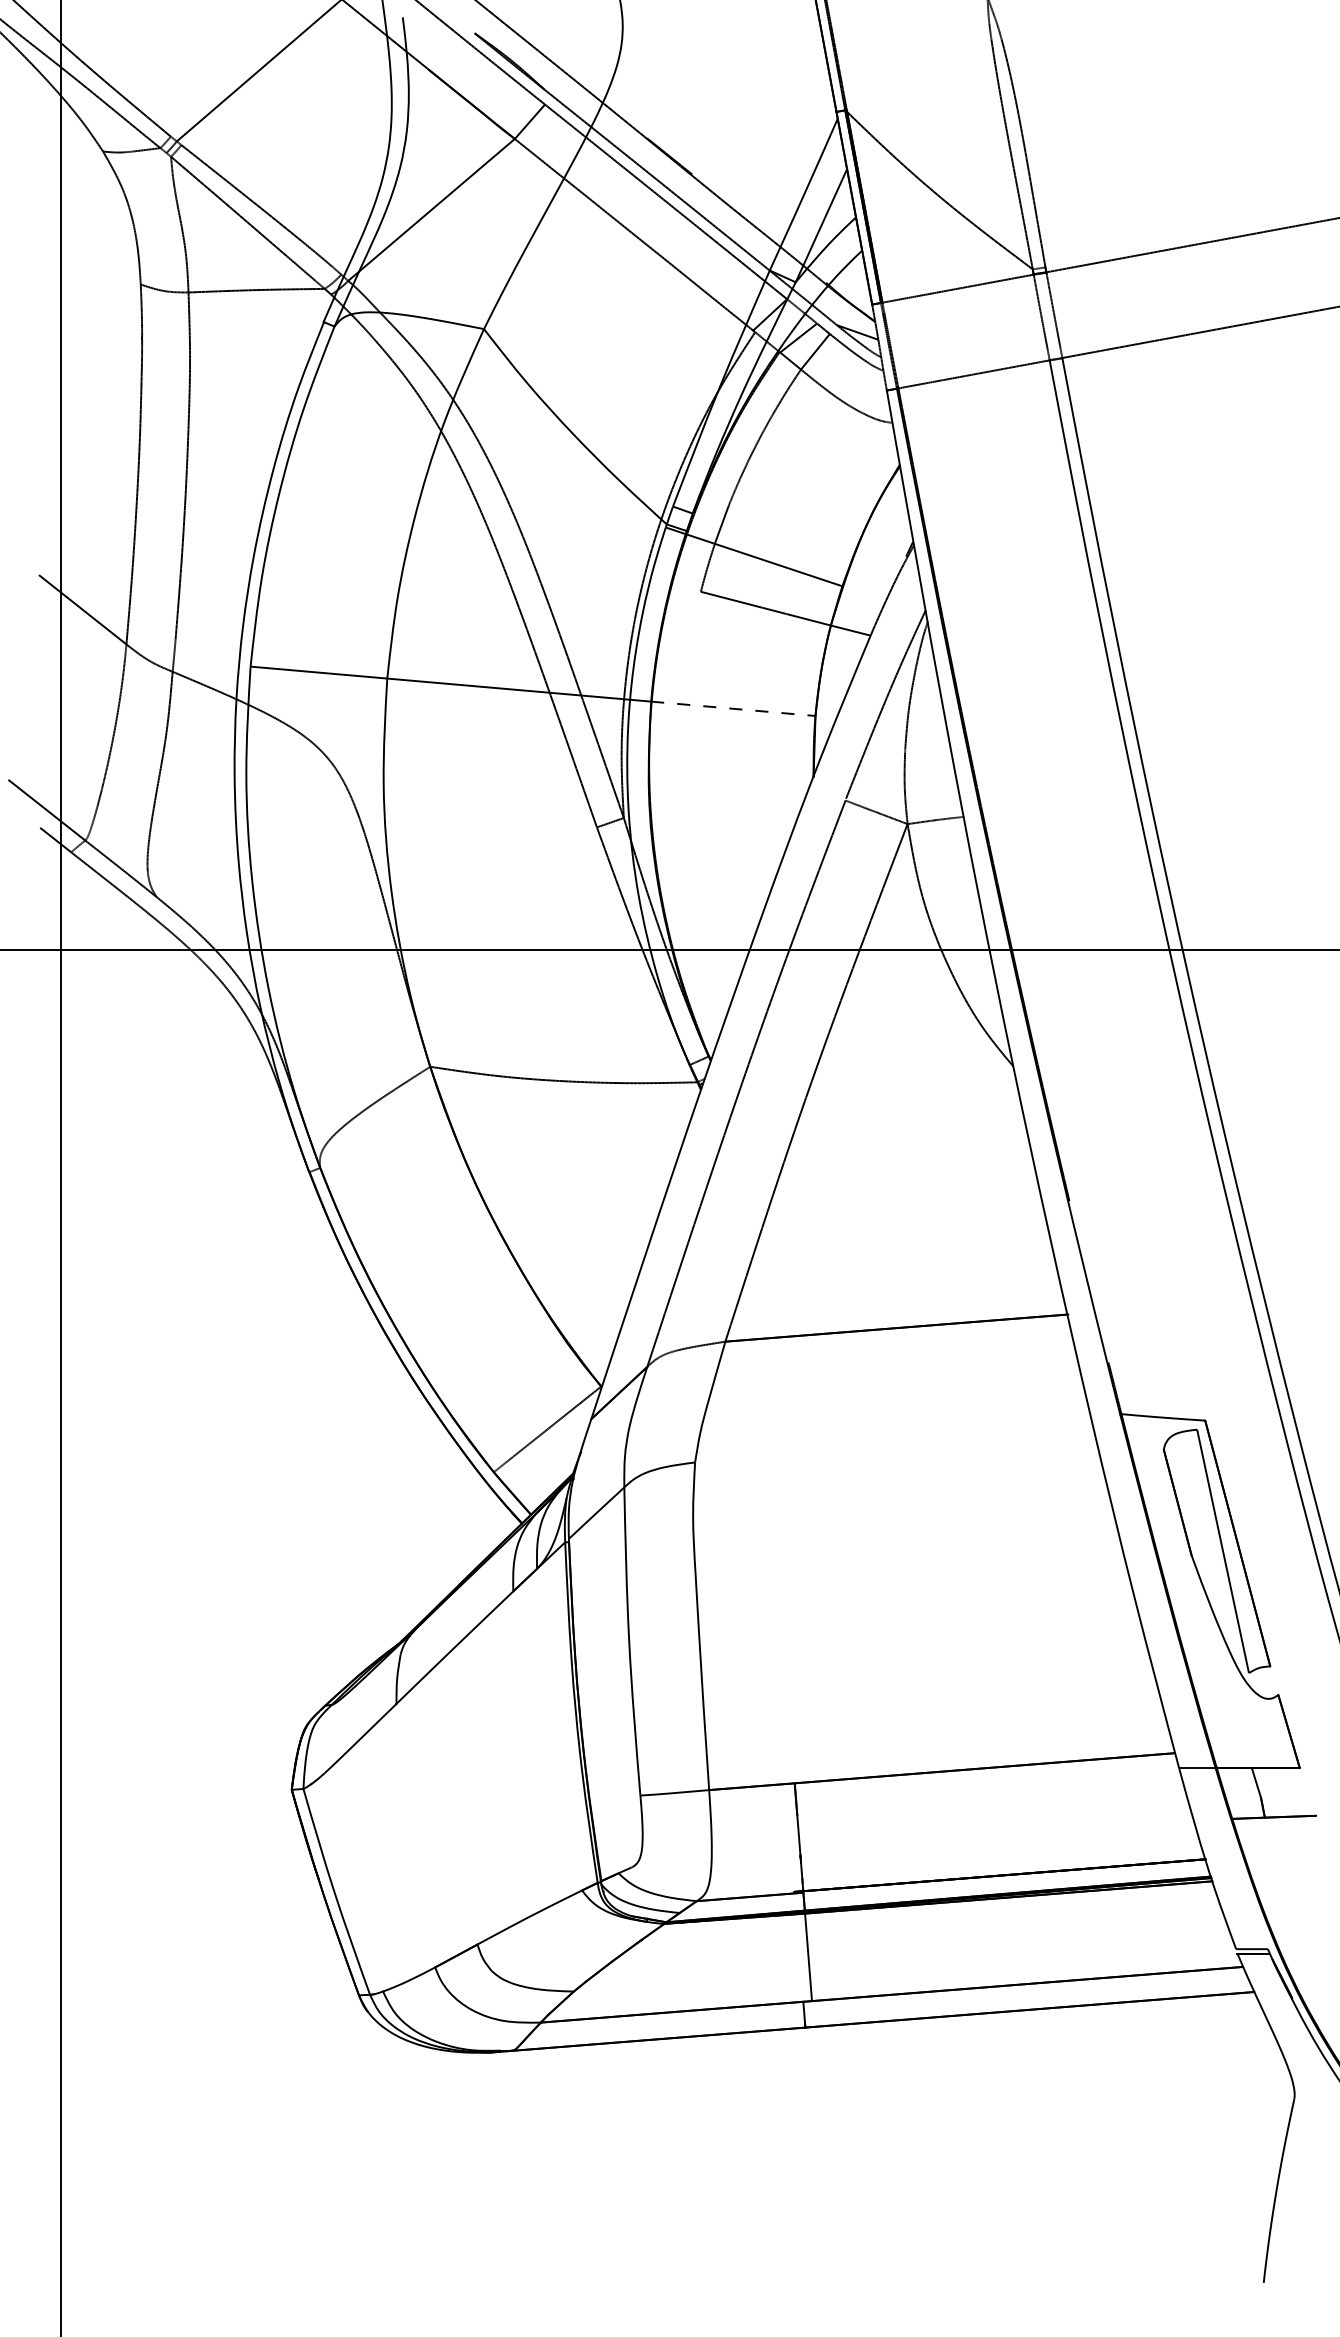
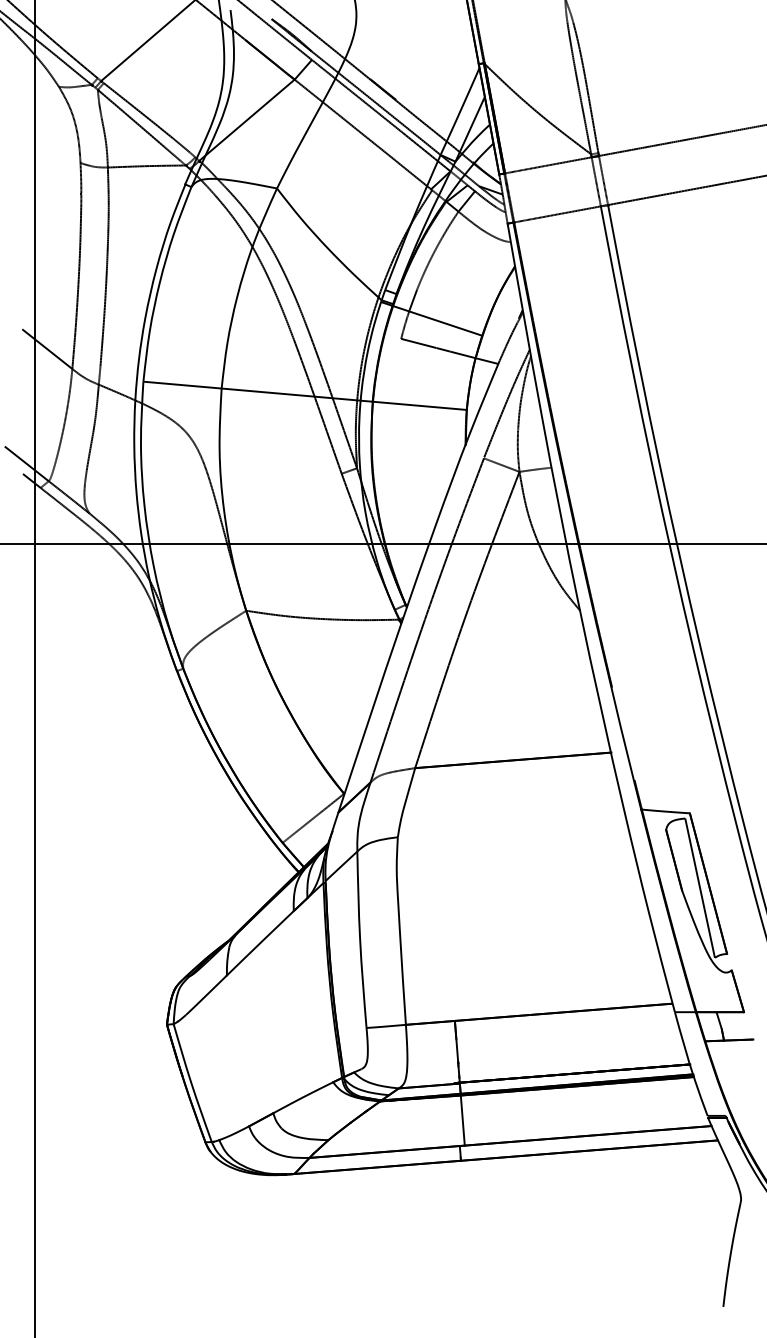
line: (734, 708) -> (420, 405), dashed -> solid

